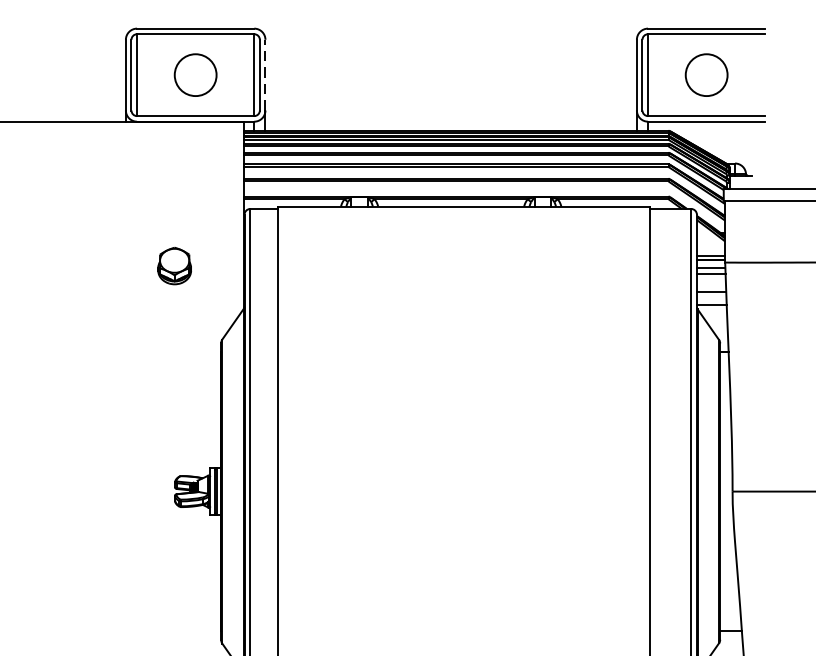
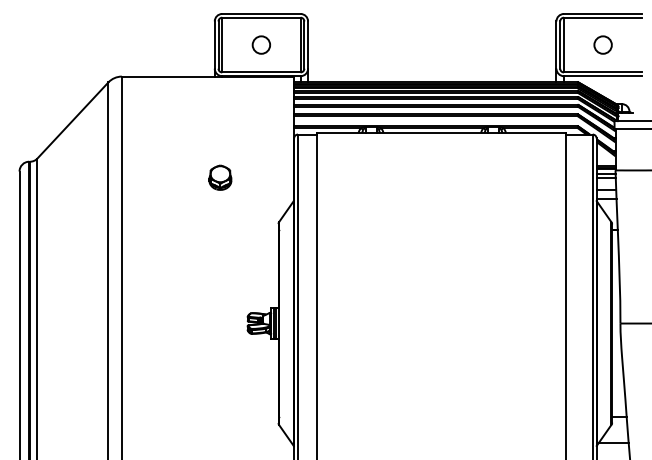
circle: (195, 74) -> (261, 44), size x0.62
circle: (705, 74) -> (602, 44), size x0.62
line: (266, 75) -> (308, 45), dashed -> solid
part: (174, 265) -> (220, 177), moved

